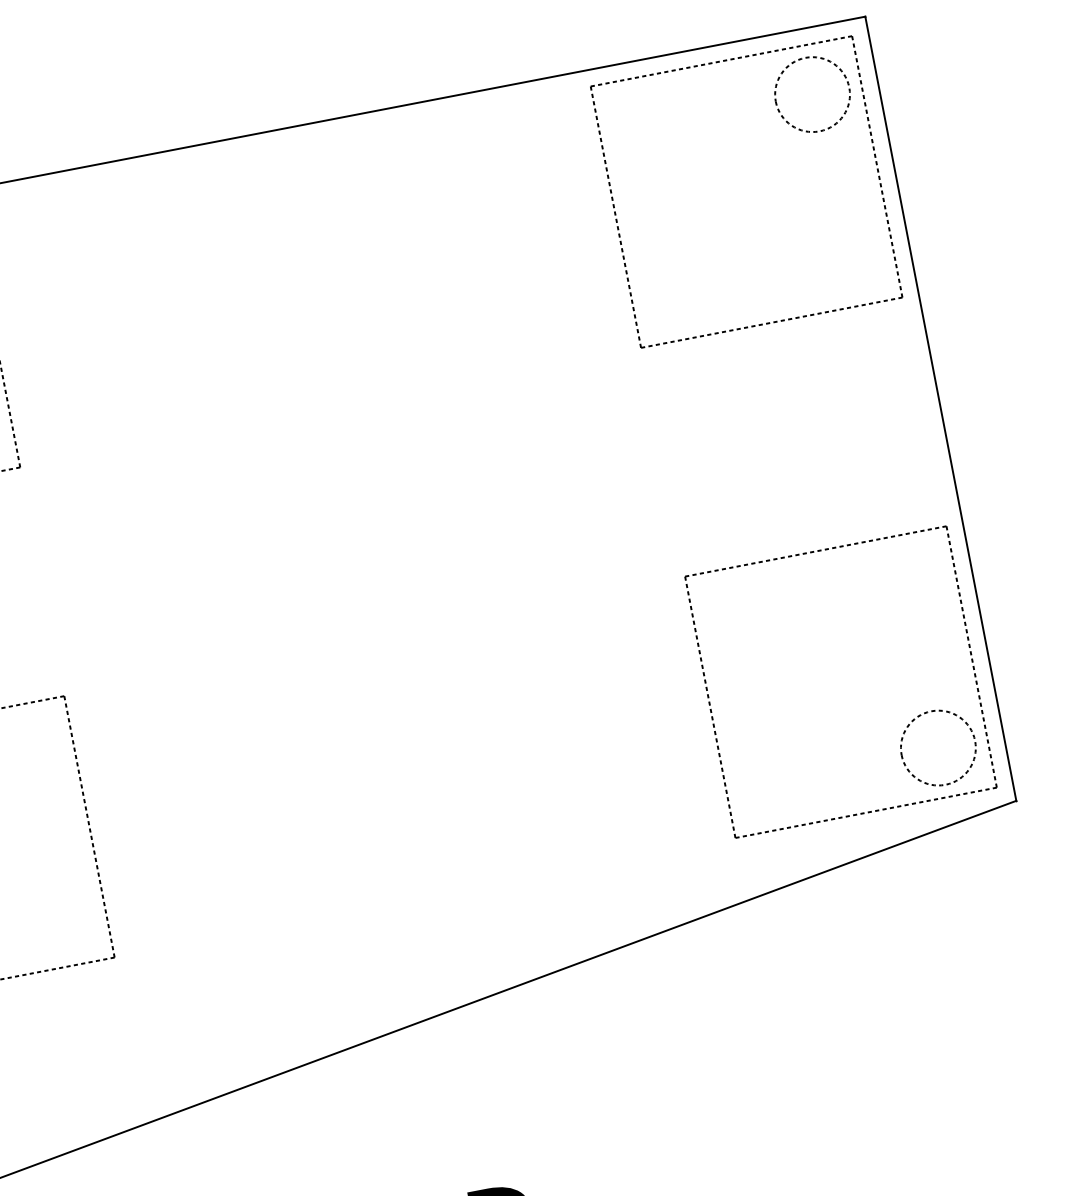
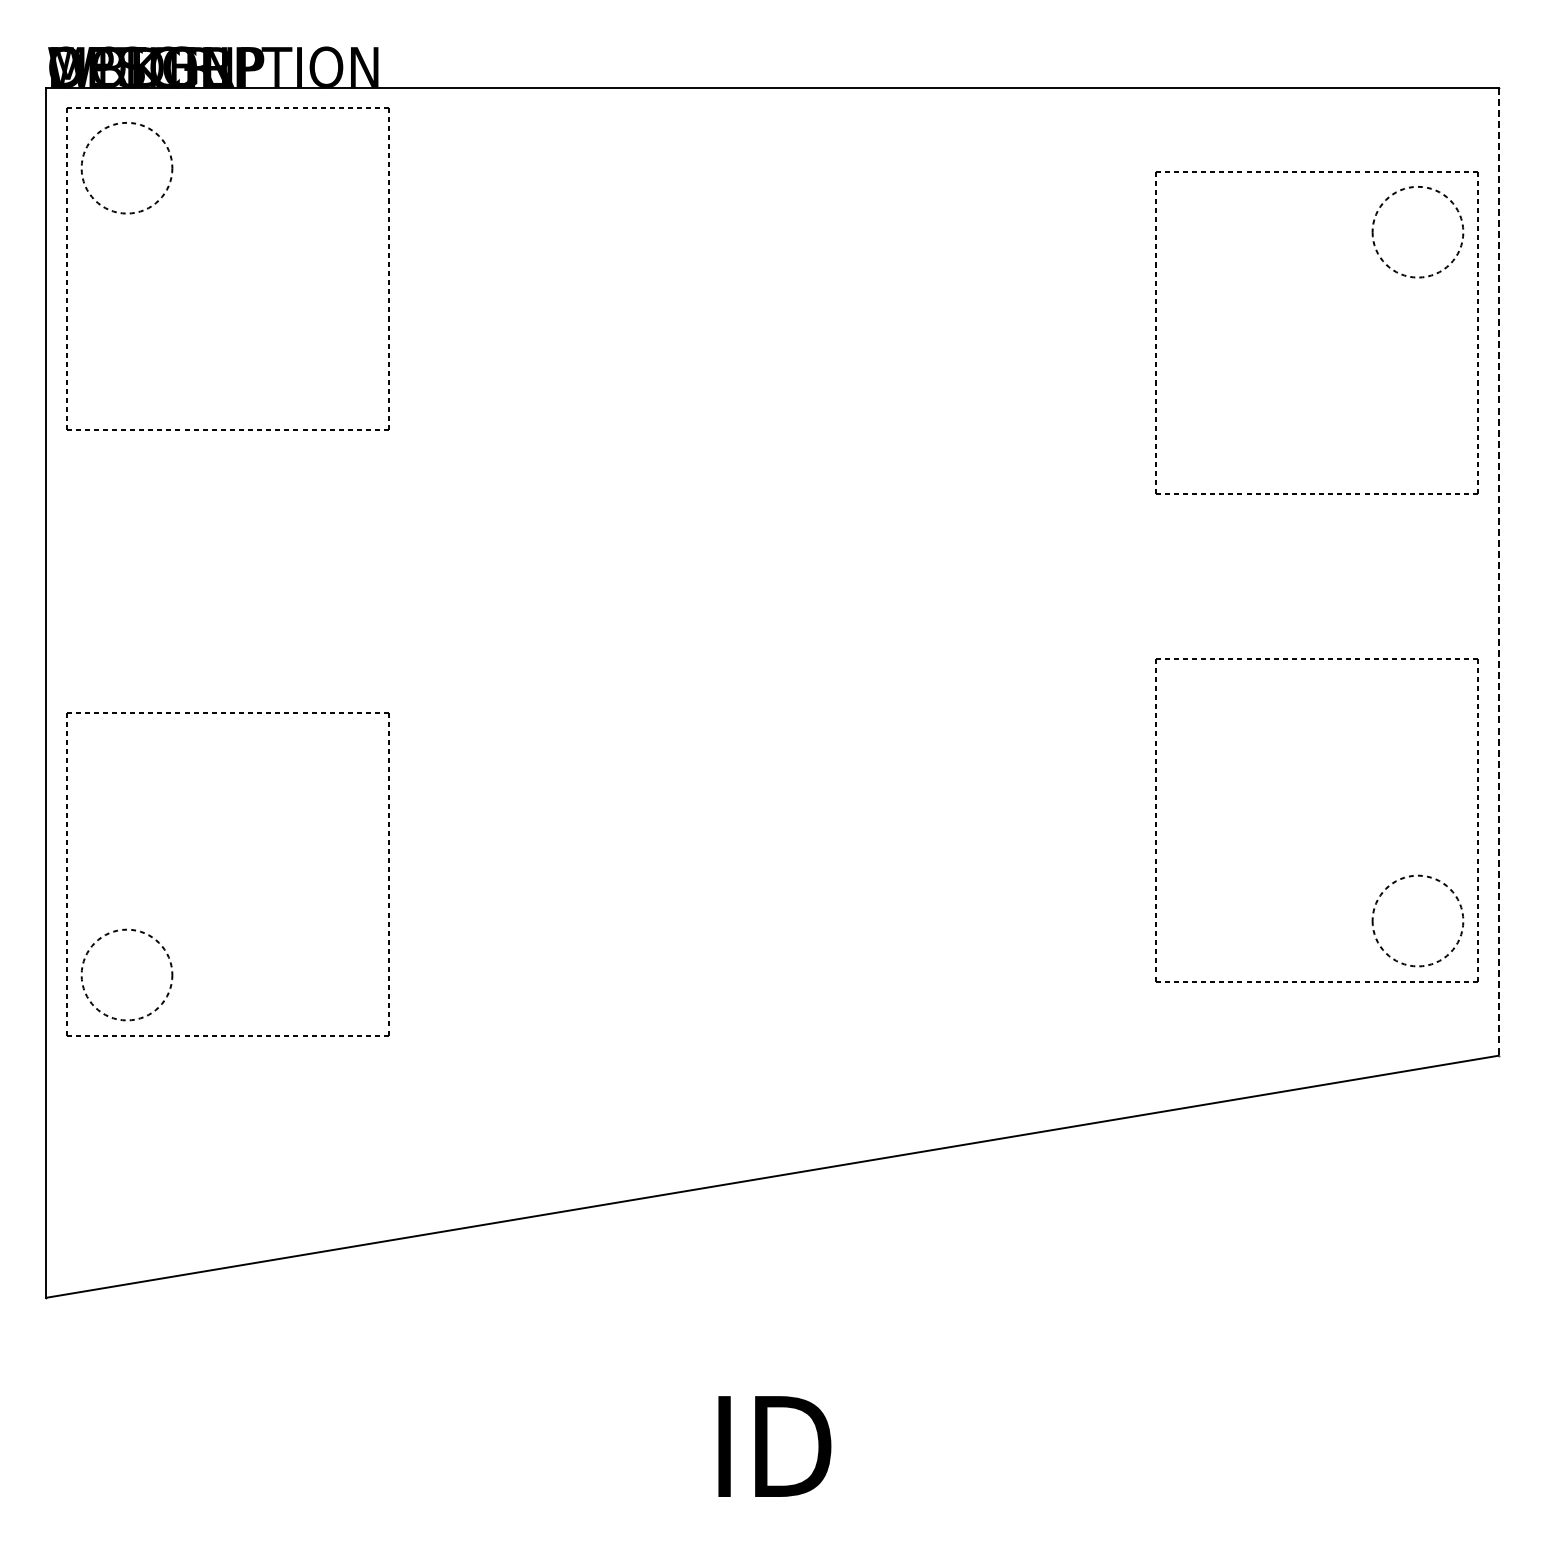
part: (788, 124) -> (1382, 262), moved
line: (940, 409) -> (1498, 572), solid -> dashed
part: (907, 726) -> (1385, 888), moved

